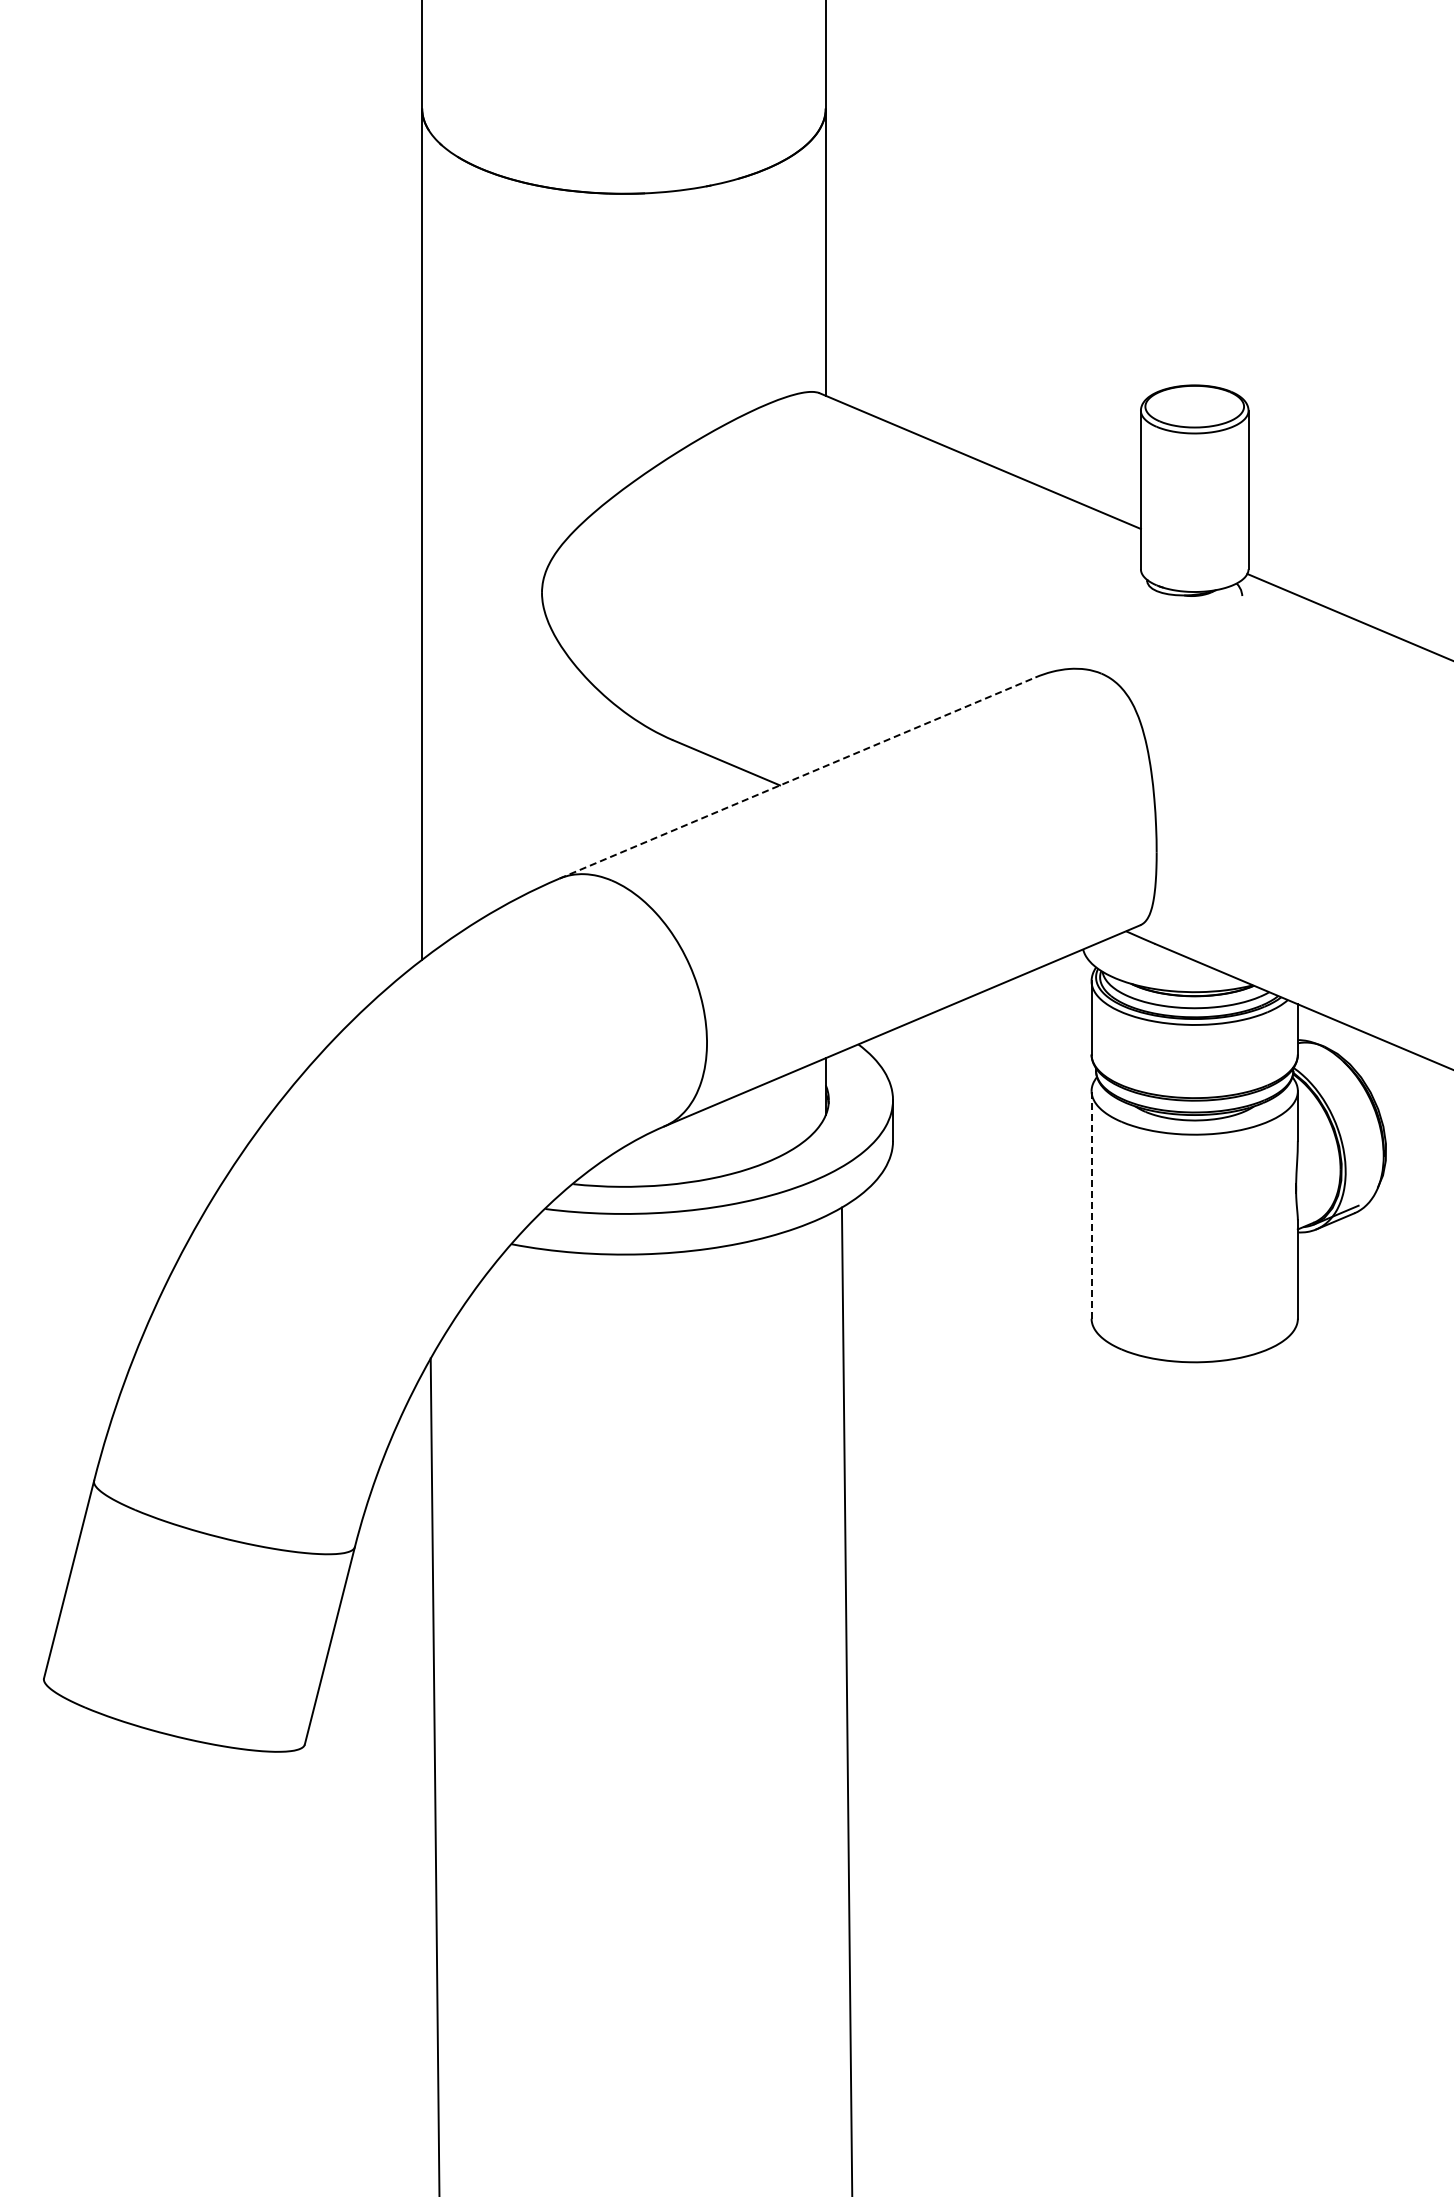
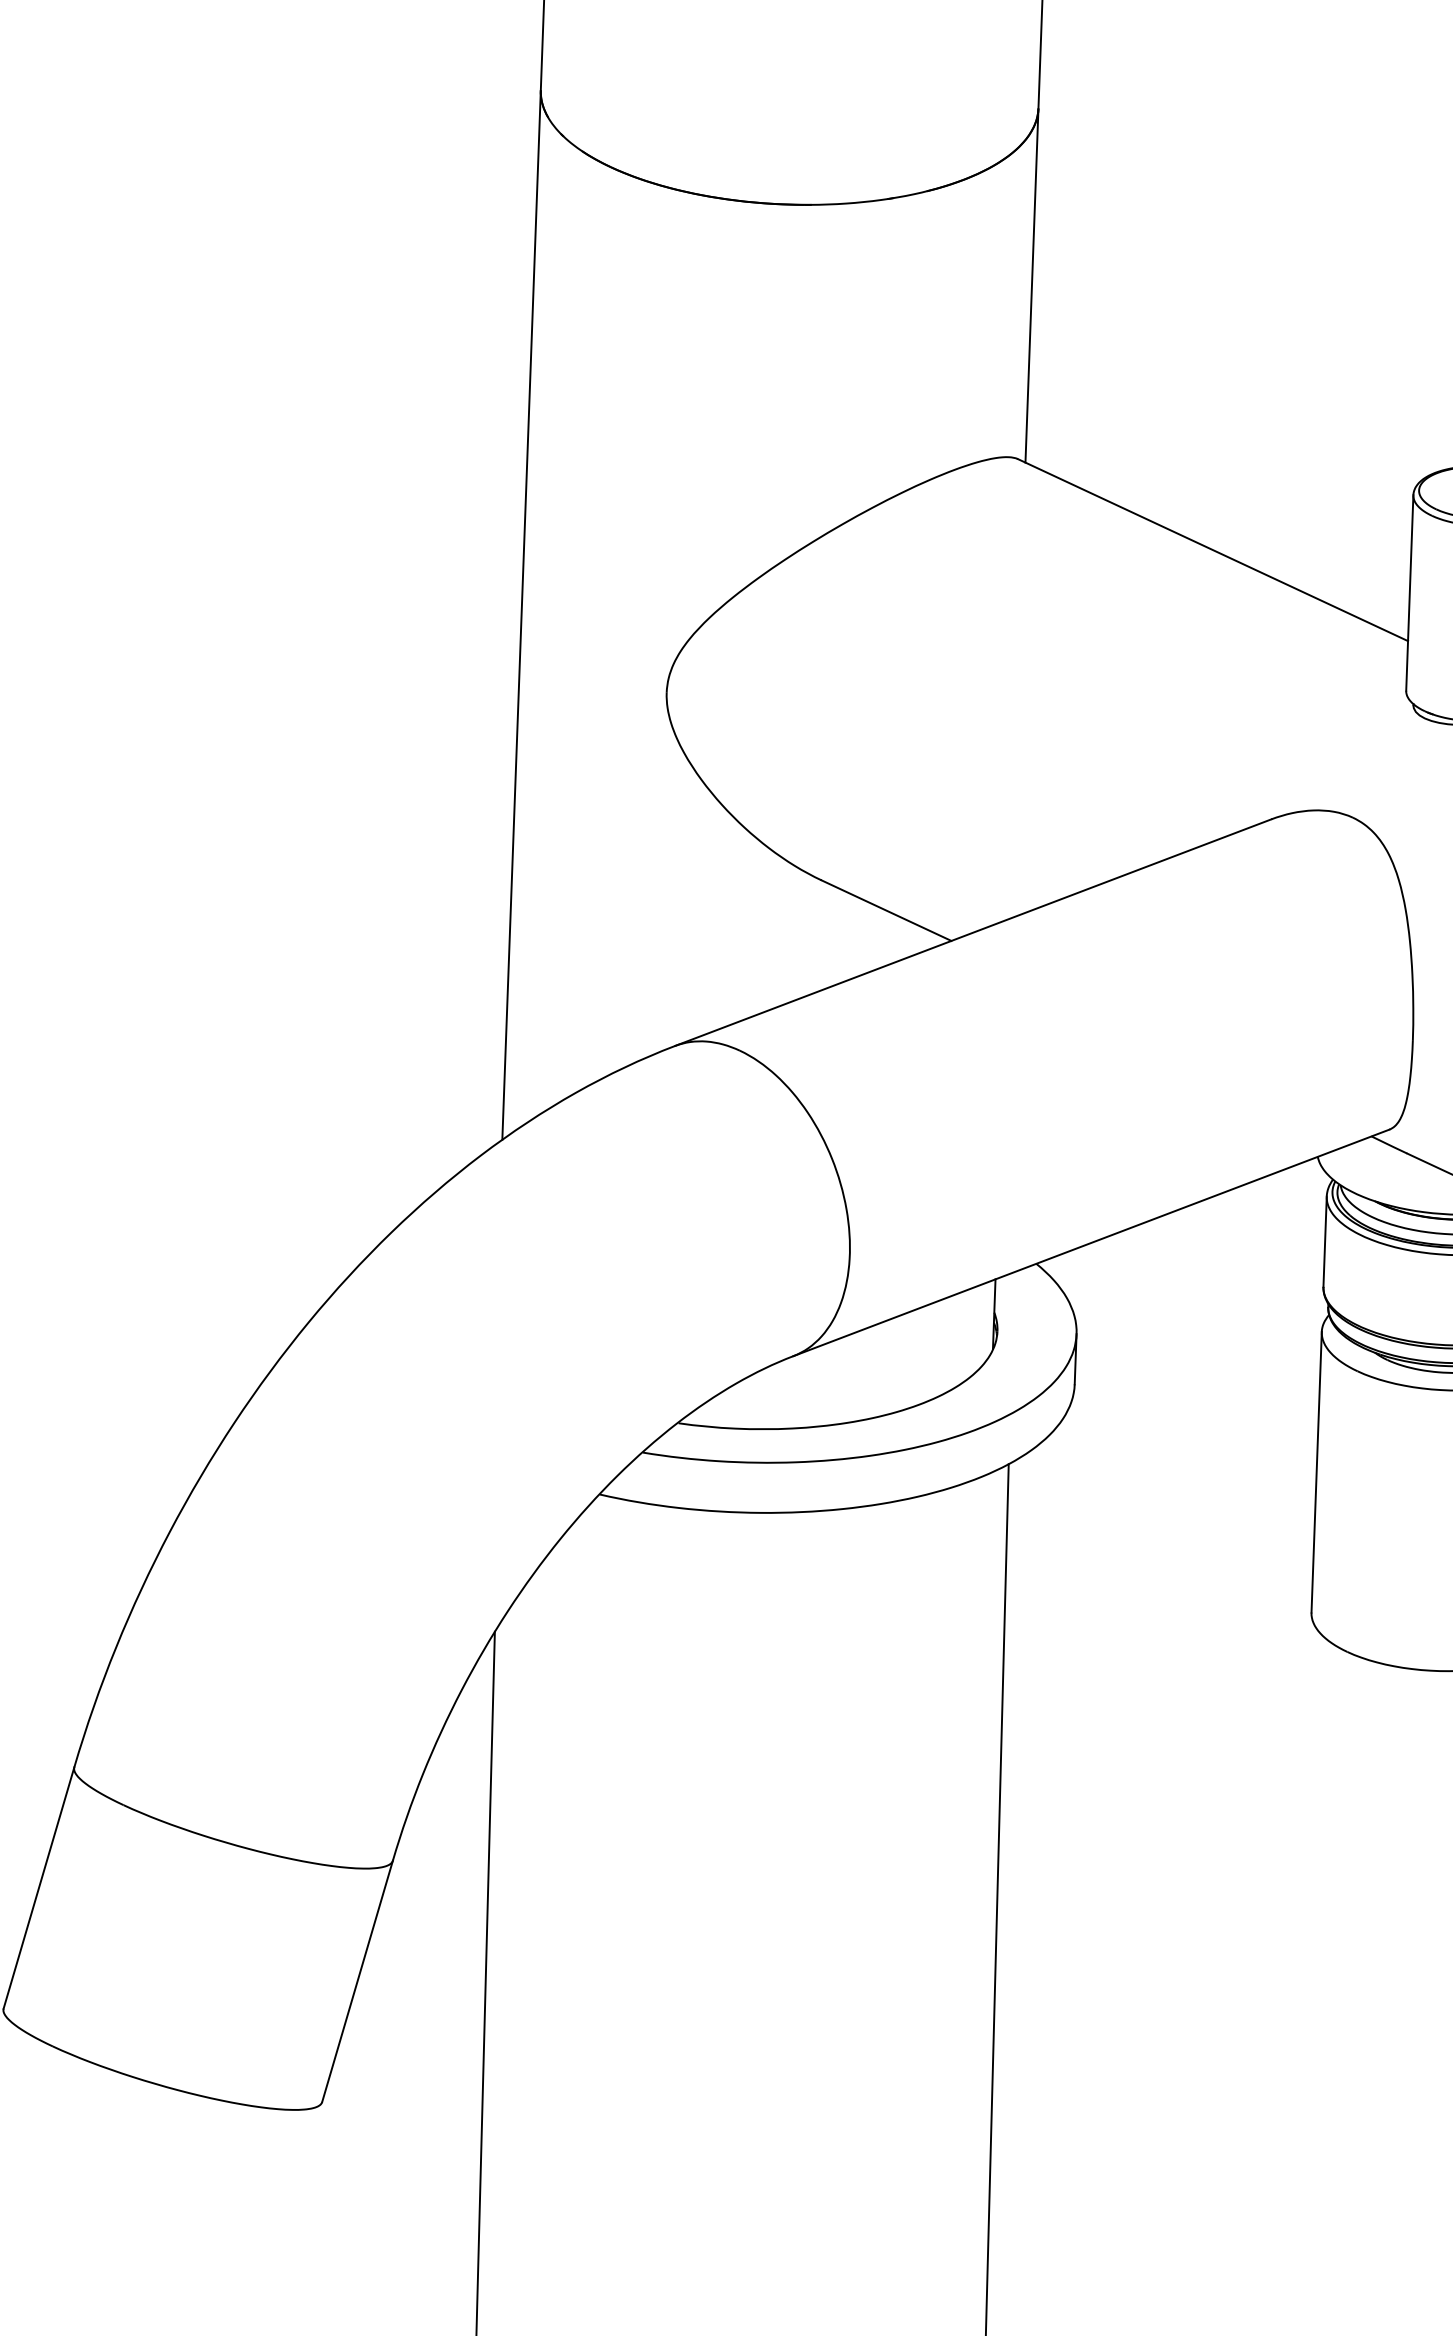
line: (797, 777) -> (973, 931), dashed -> solid
line: (1091, 1204) -> (1316, 1471), dashed -> solid

